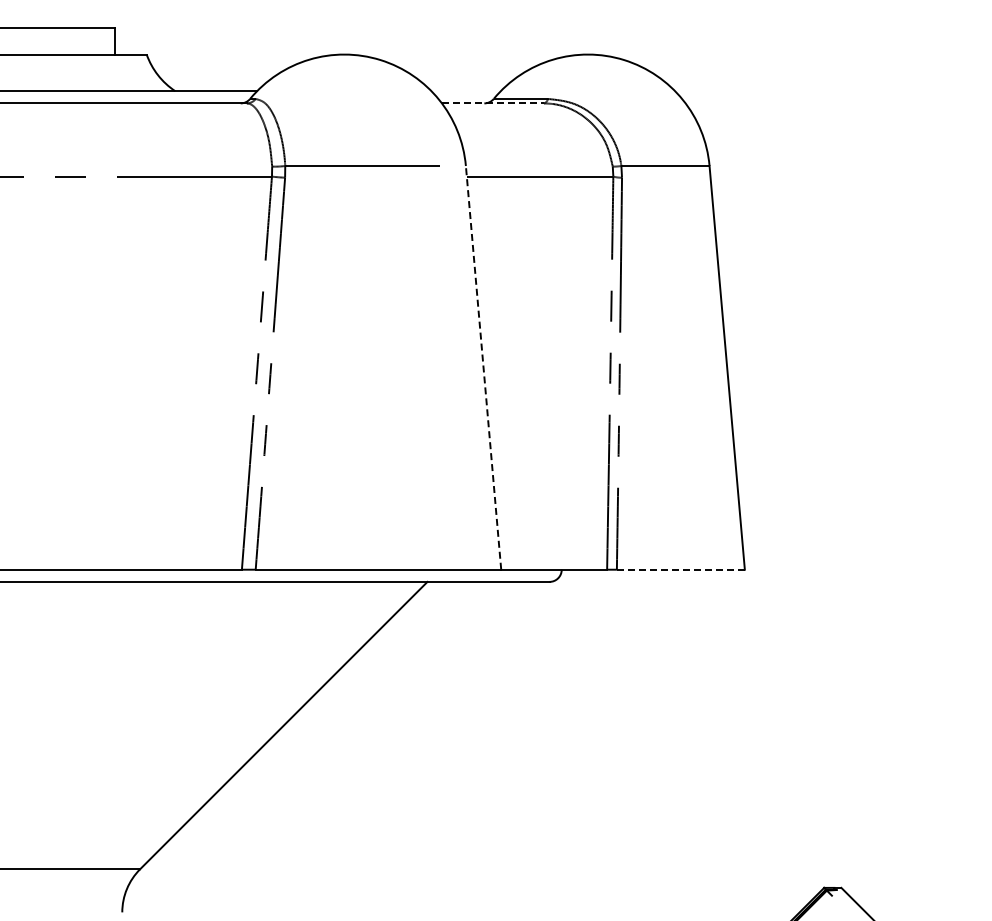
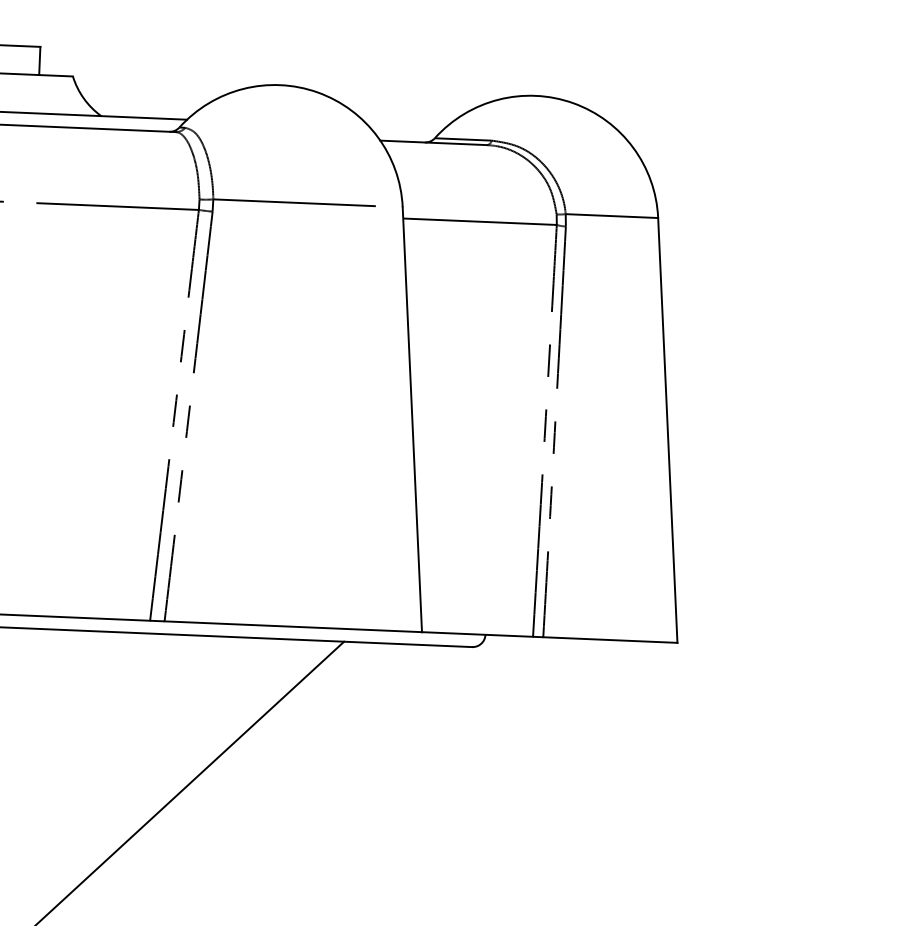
line: (493, 103) -> (434, 143), dashed -> solid
line: (483, 367) -> (412, 419), dashed -> solid
line: (680, 569) -> (609, 639), dashed -> solid

